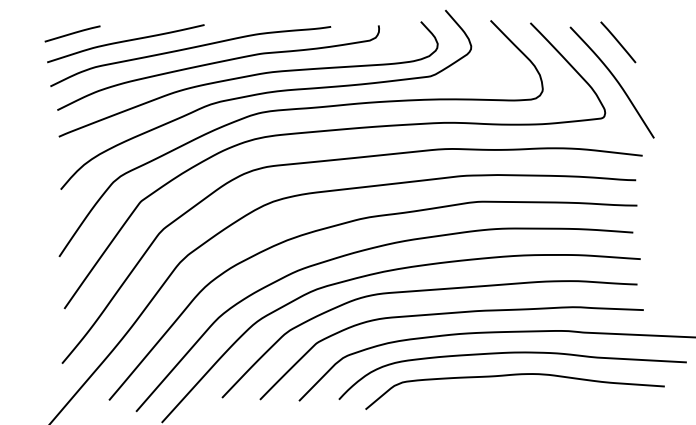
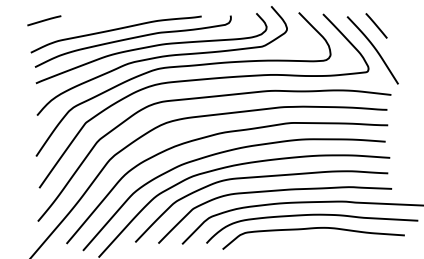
curve: (125, 43) -> (76, 26), removed

